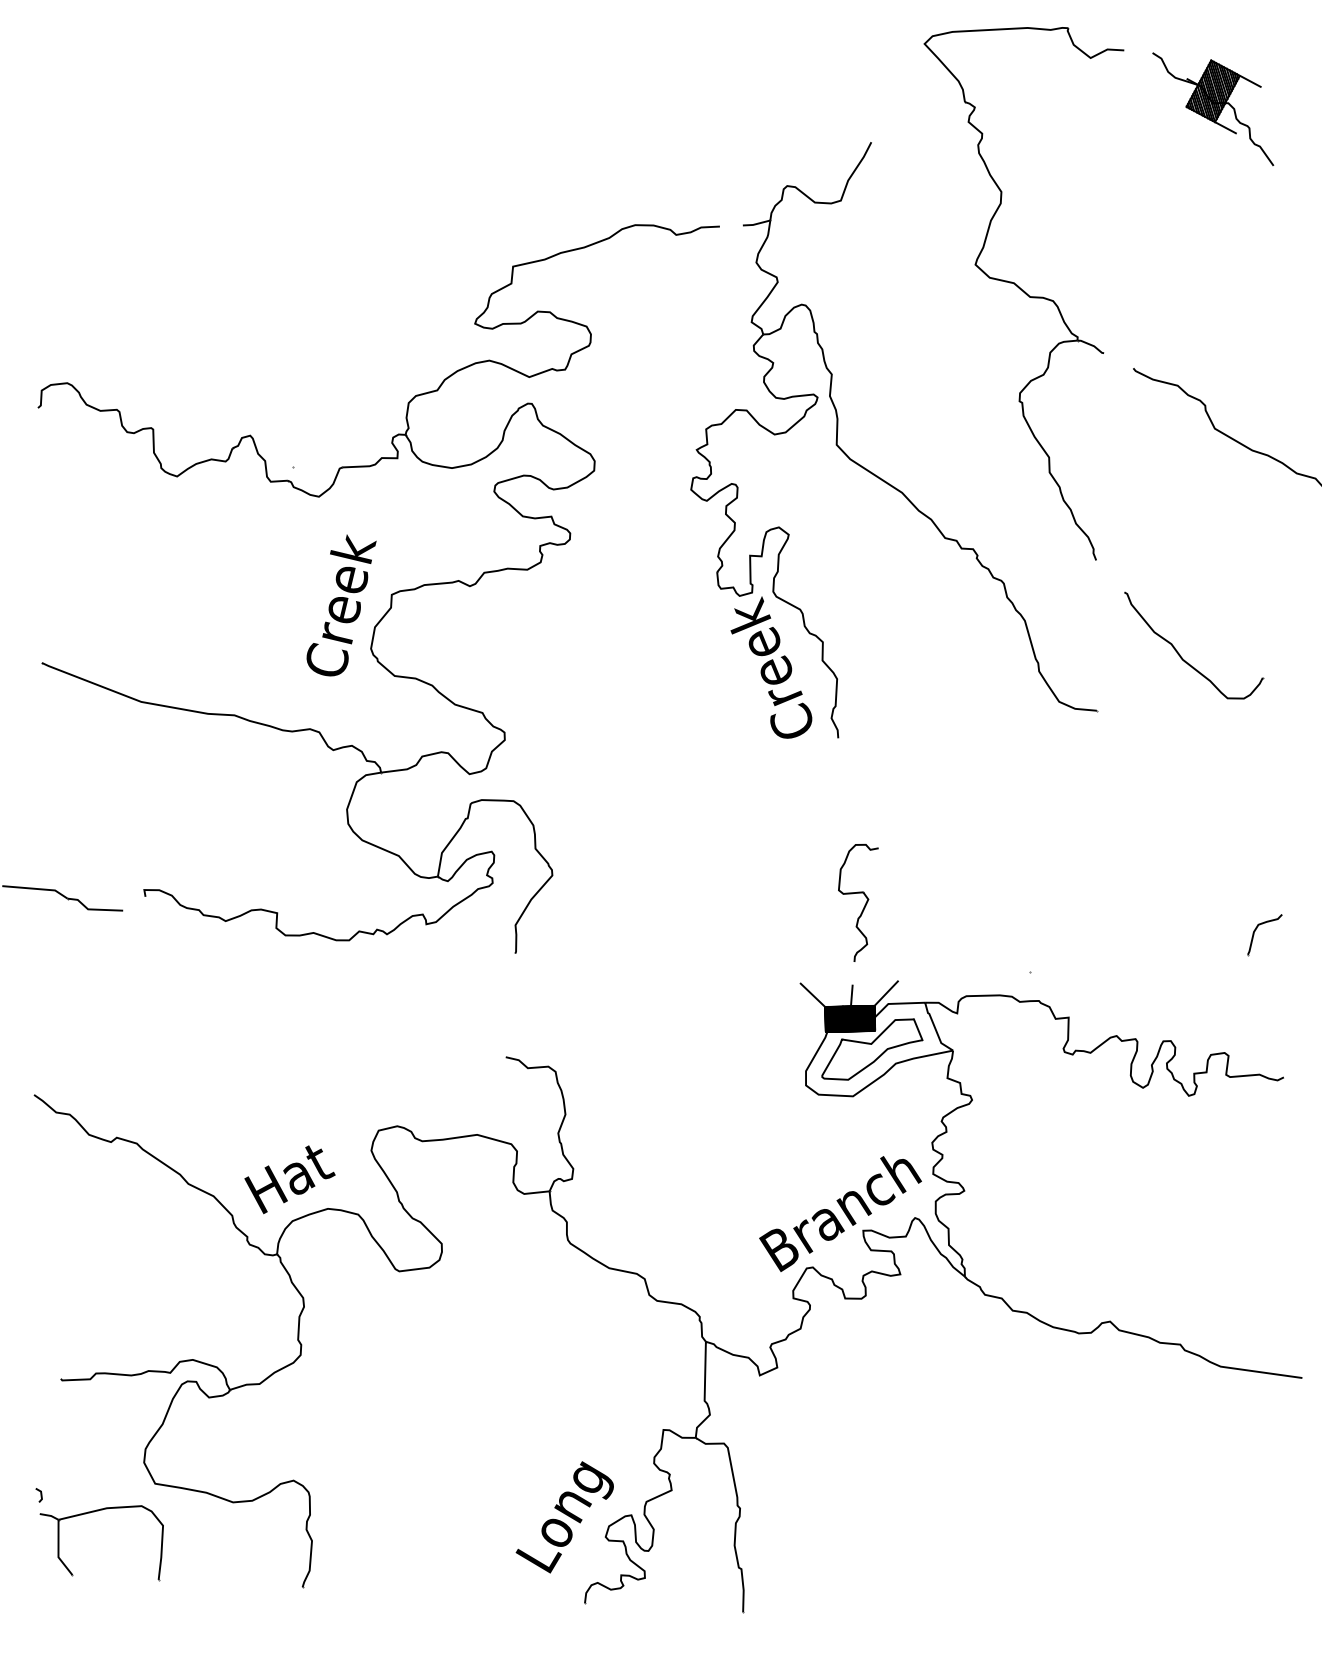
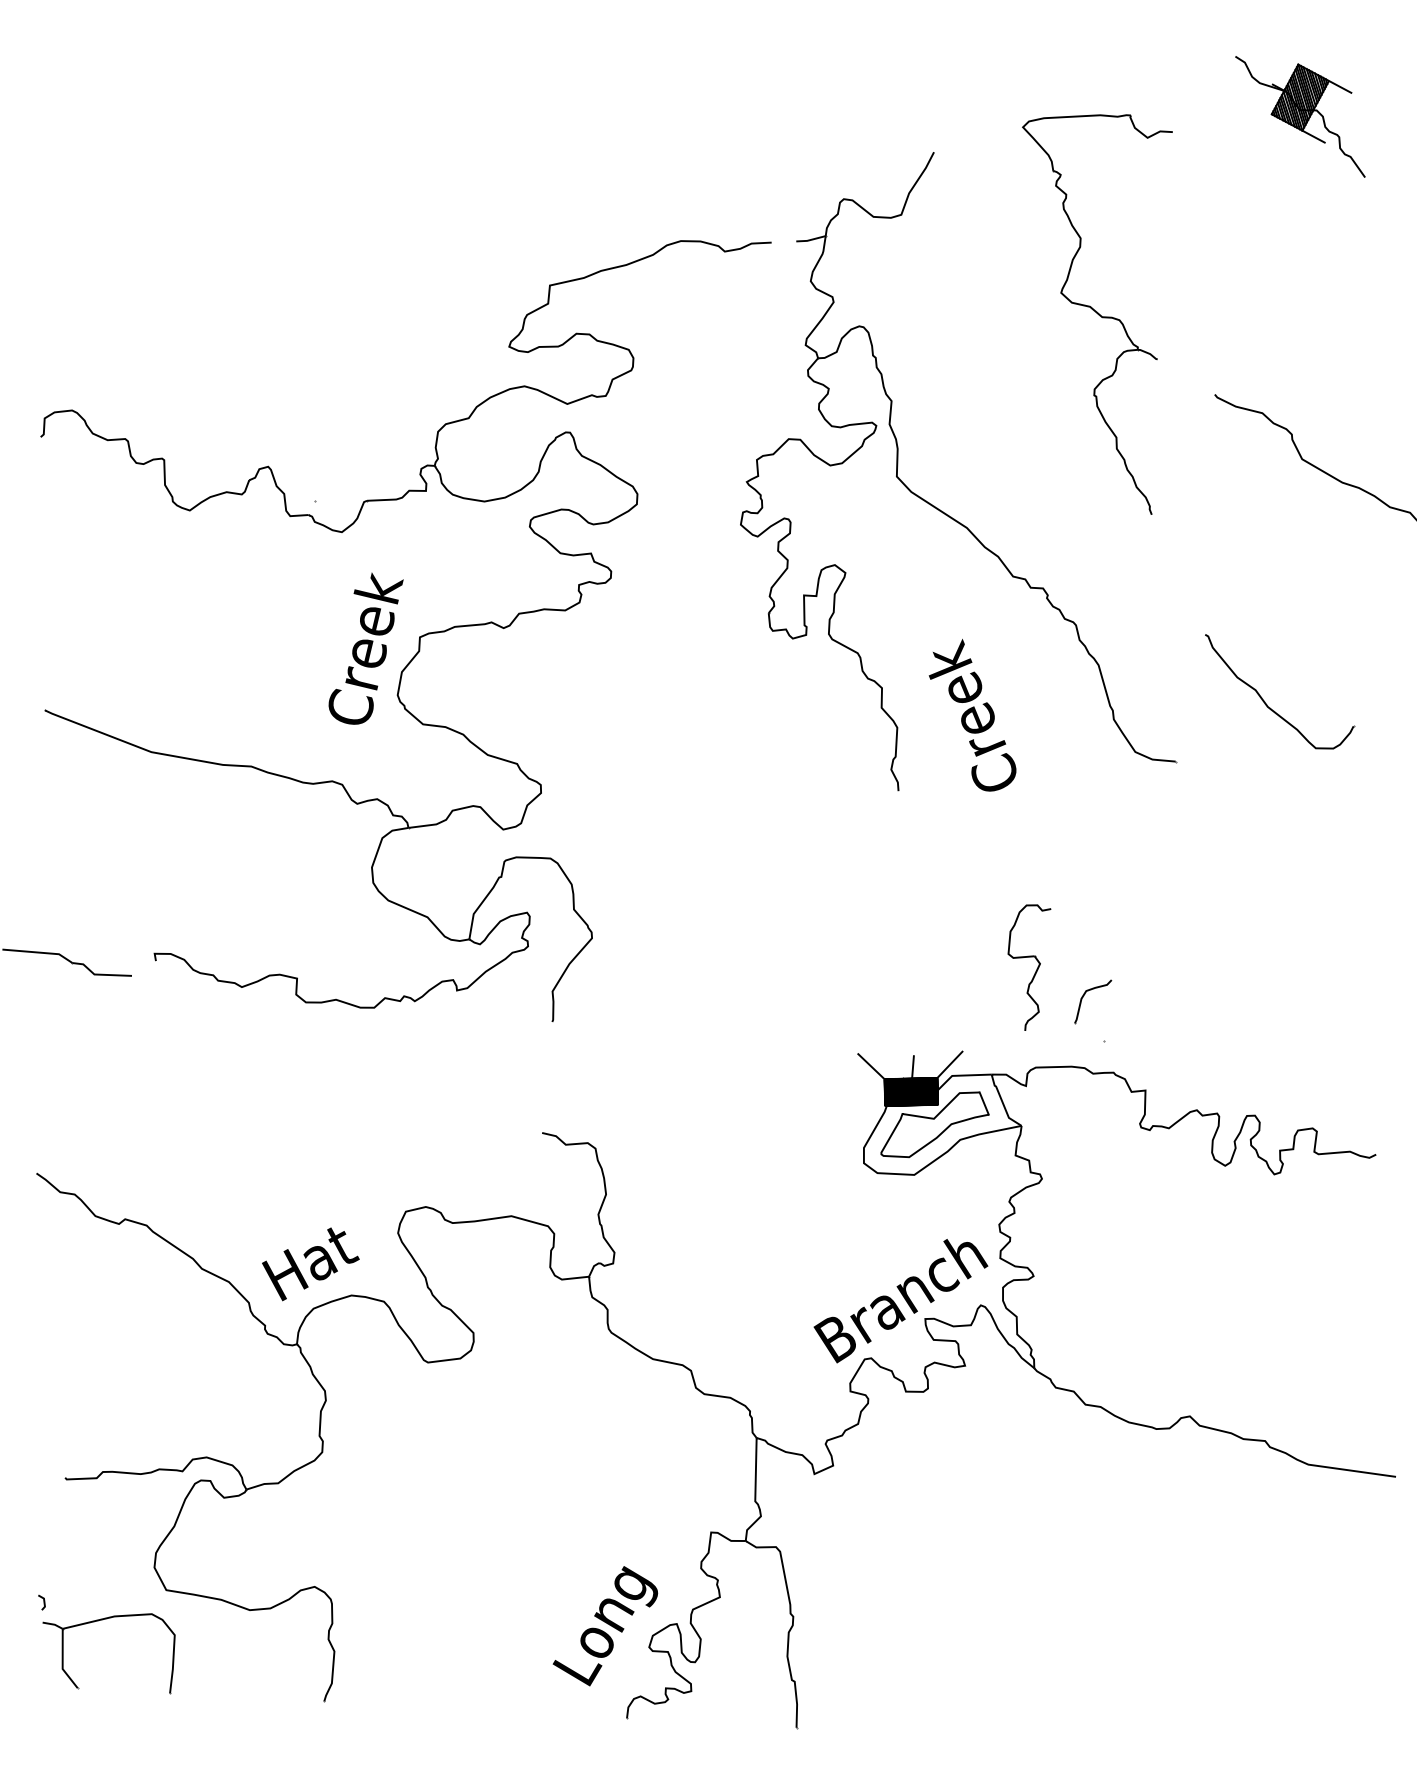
part: (1023, 293) -> (1097, 314), size x0.7
text: (771, 667) -> (972, 715), moved
part: (864, 905) -> (1035, 970), moved
part: (1255, 931) -> (1083, 998), moved

